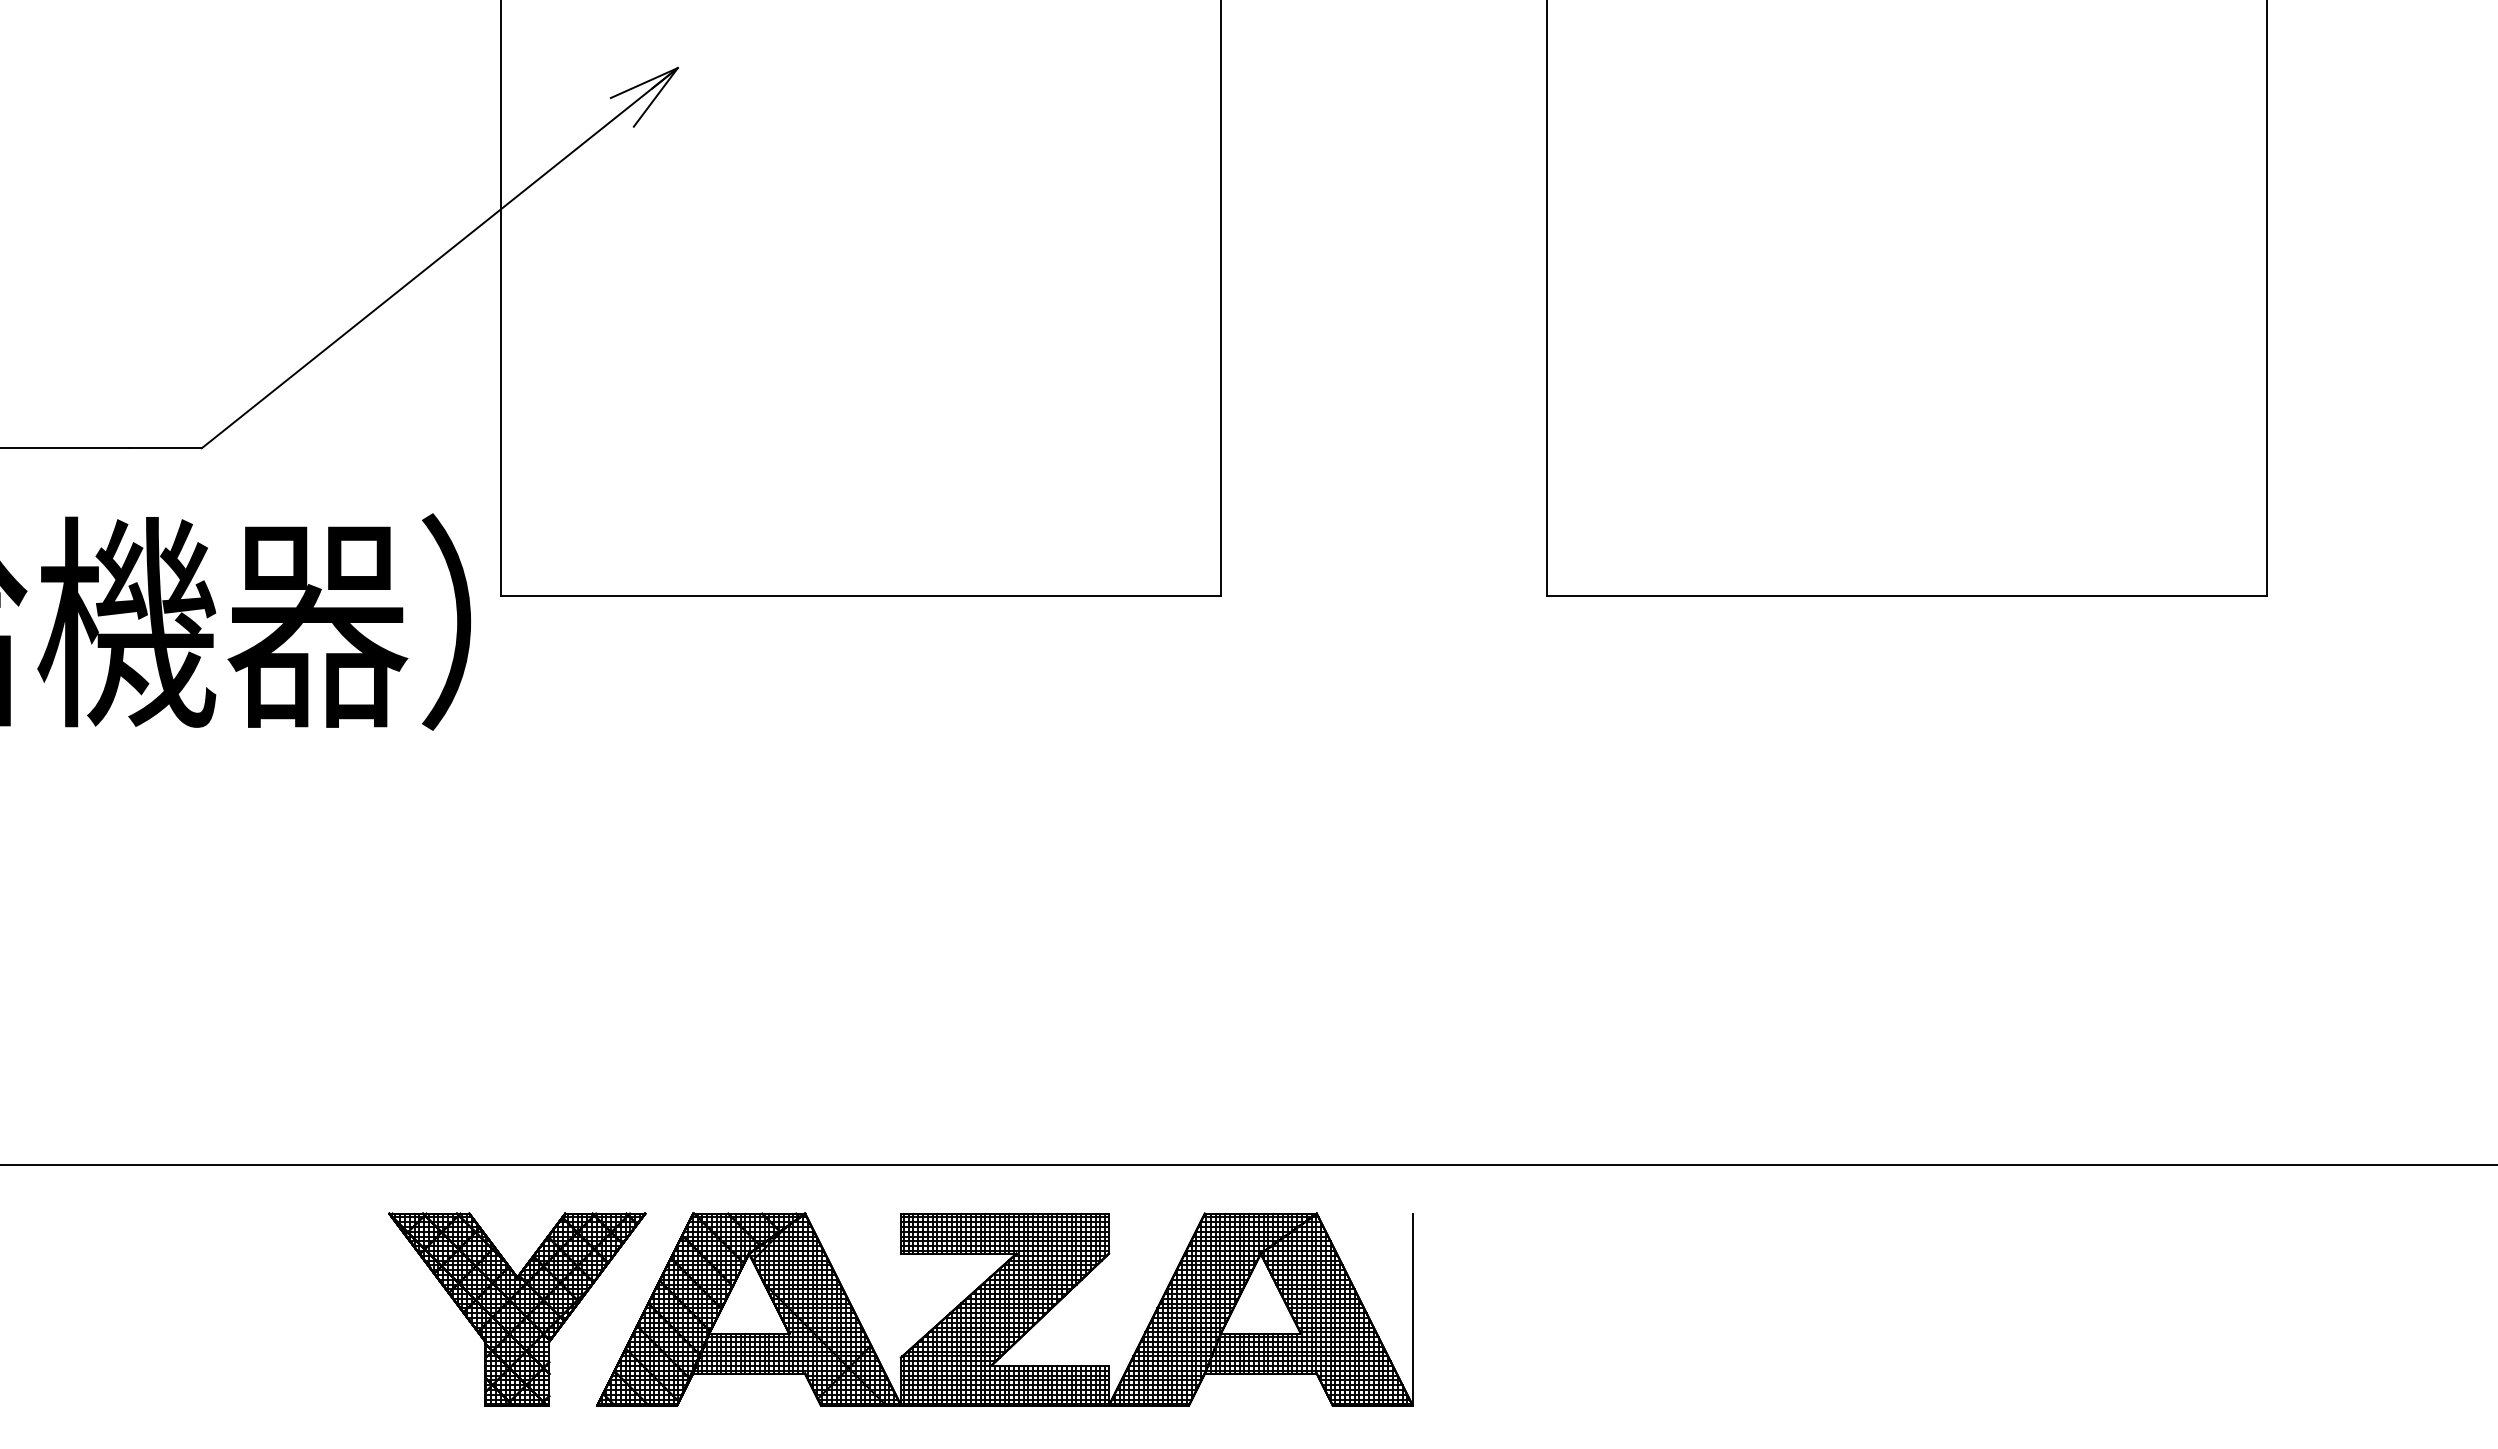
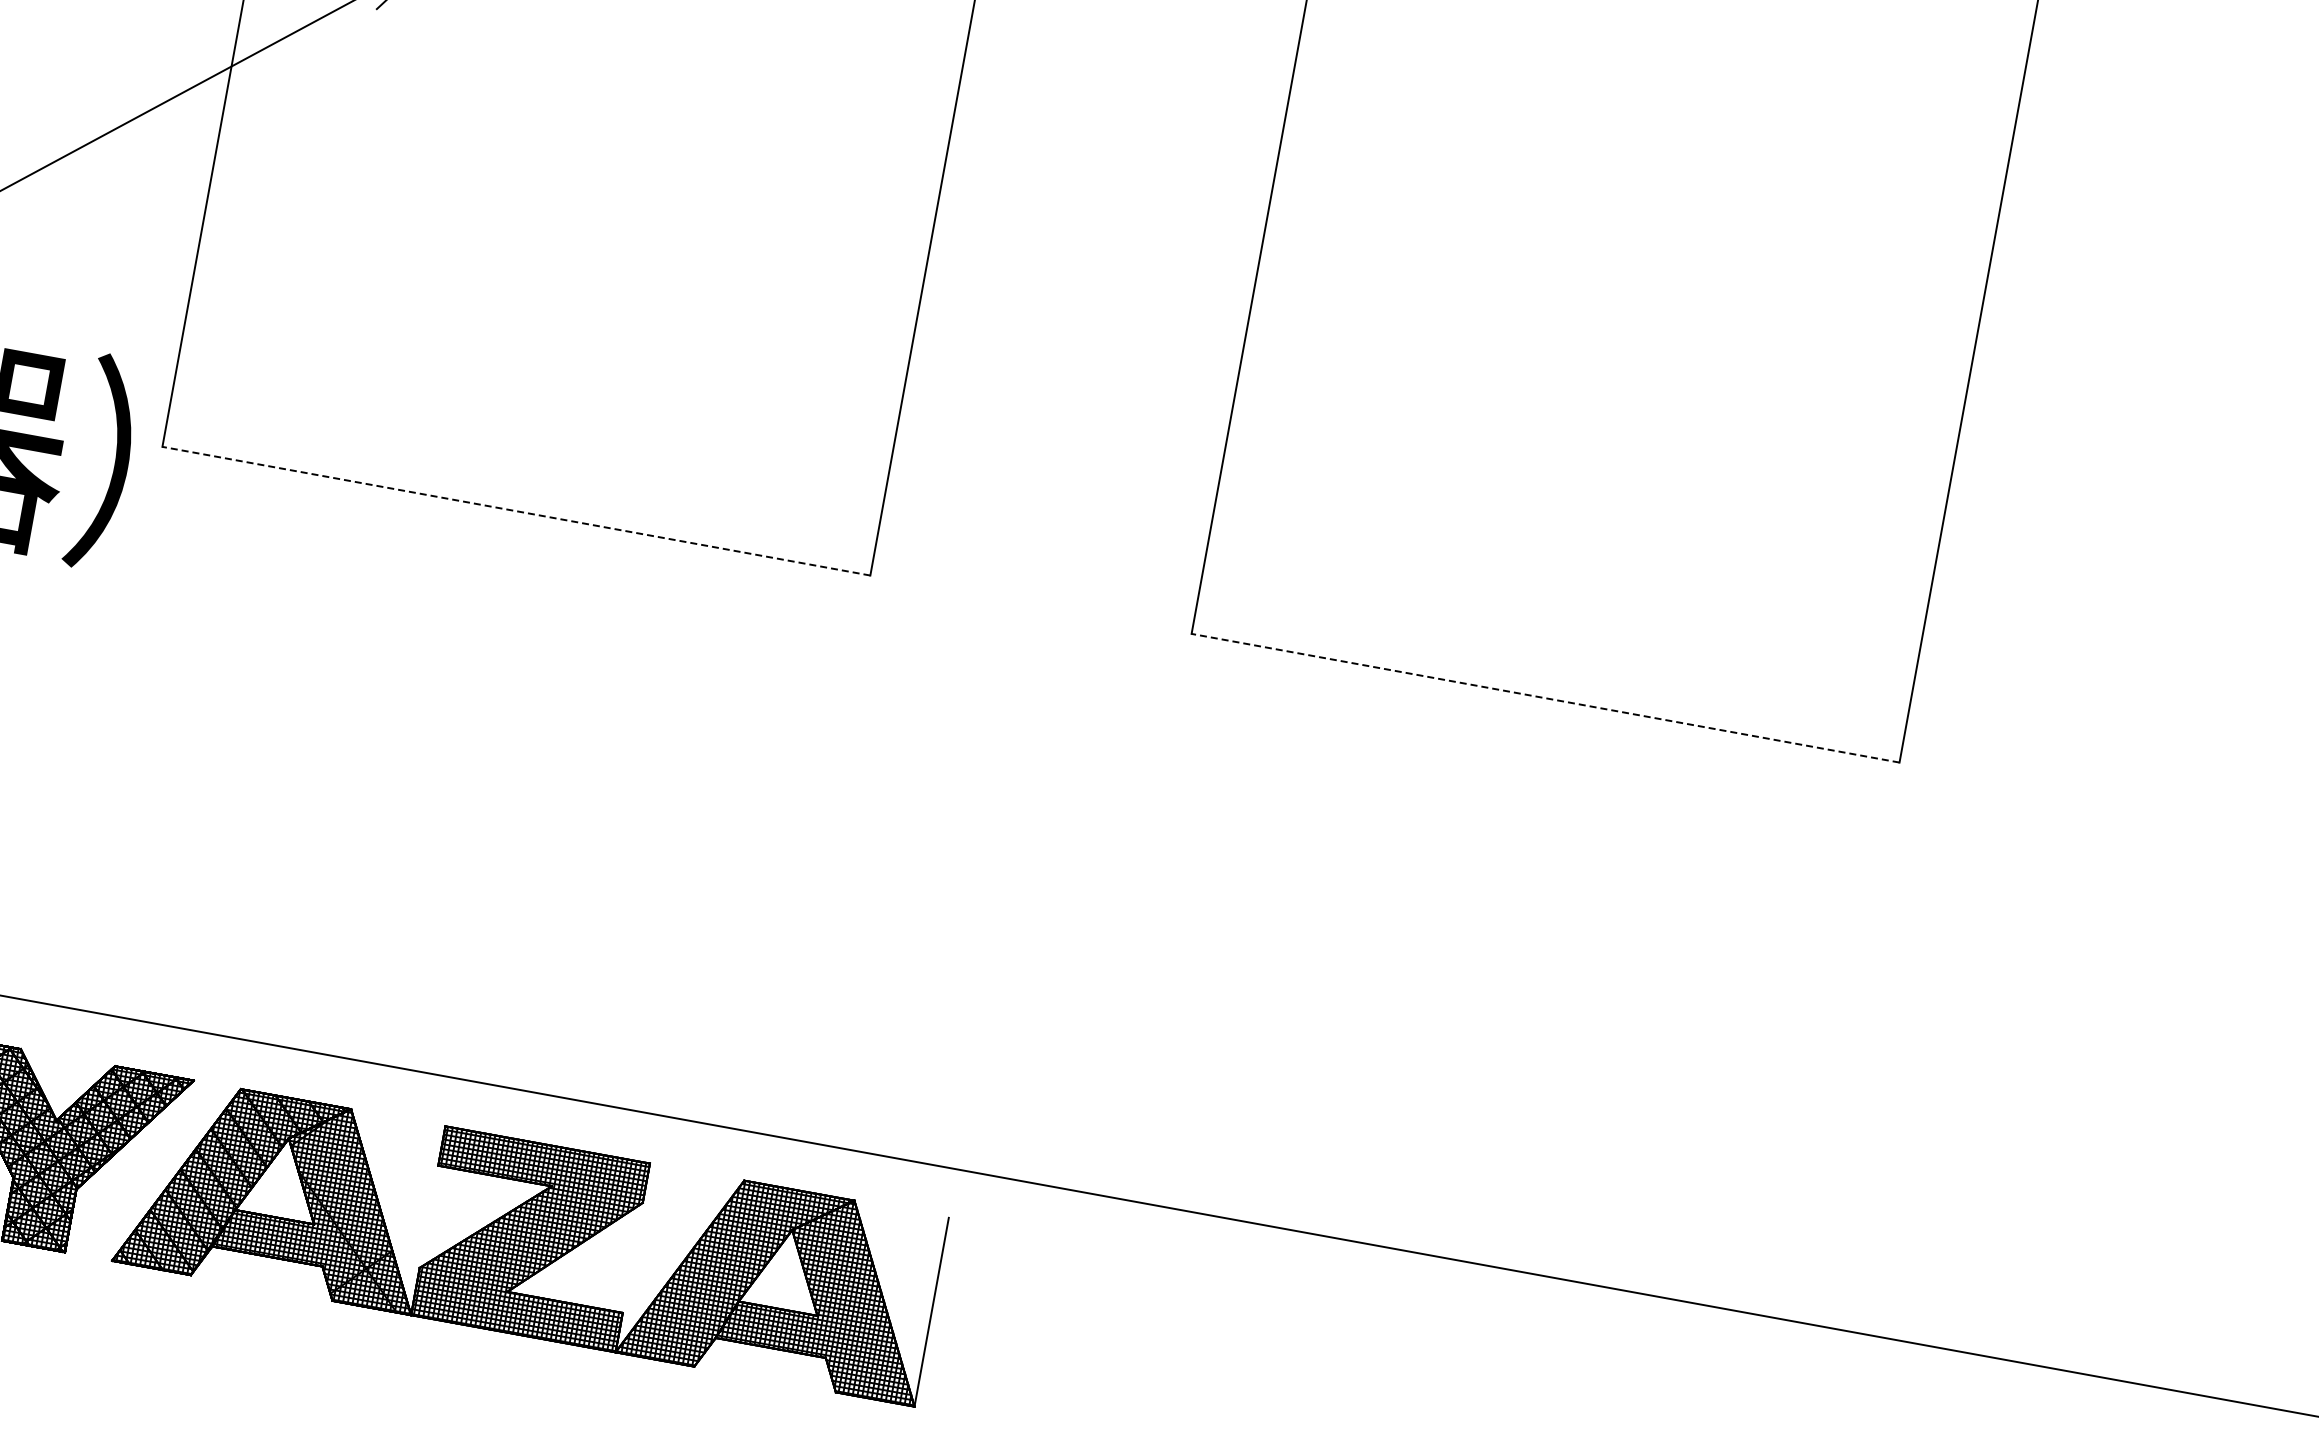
line: (860, 595) -> (516, 510), solid -> dashed
line: (1906, 595) -> (1545, 697), solid -> dashed

